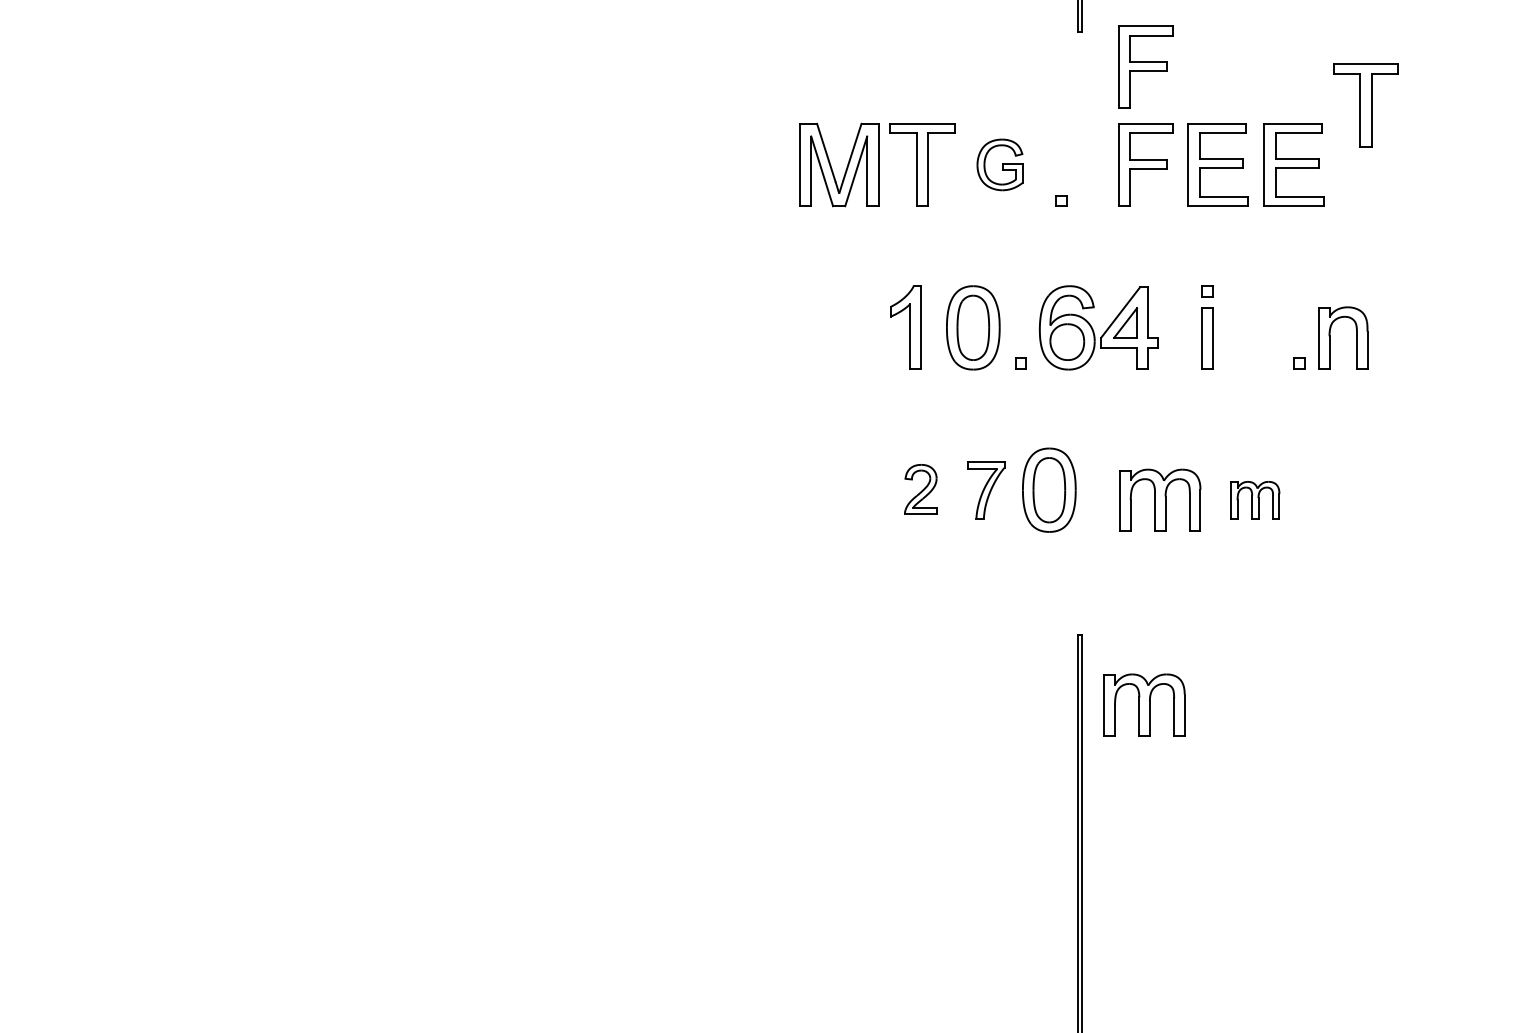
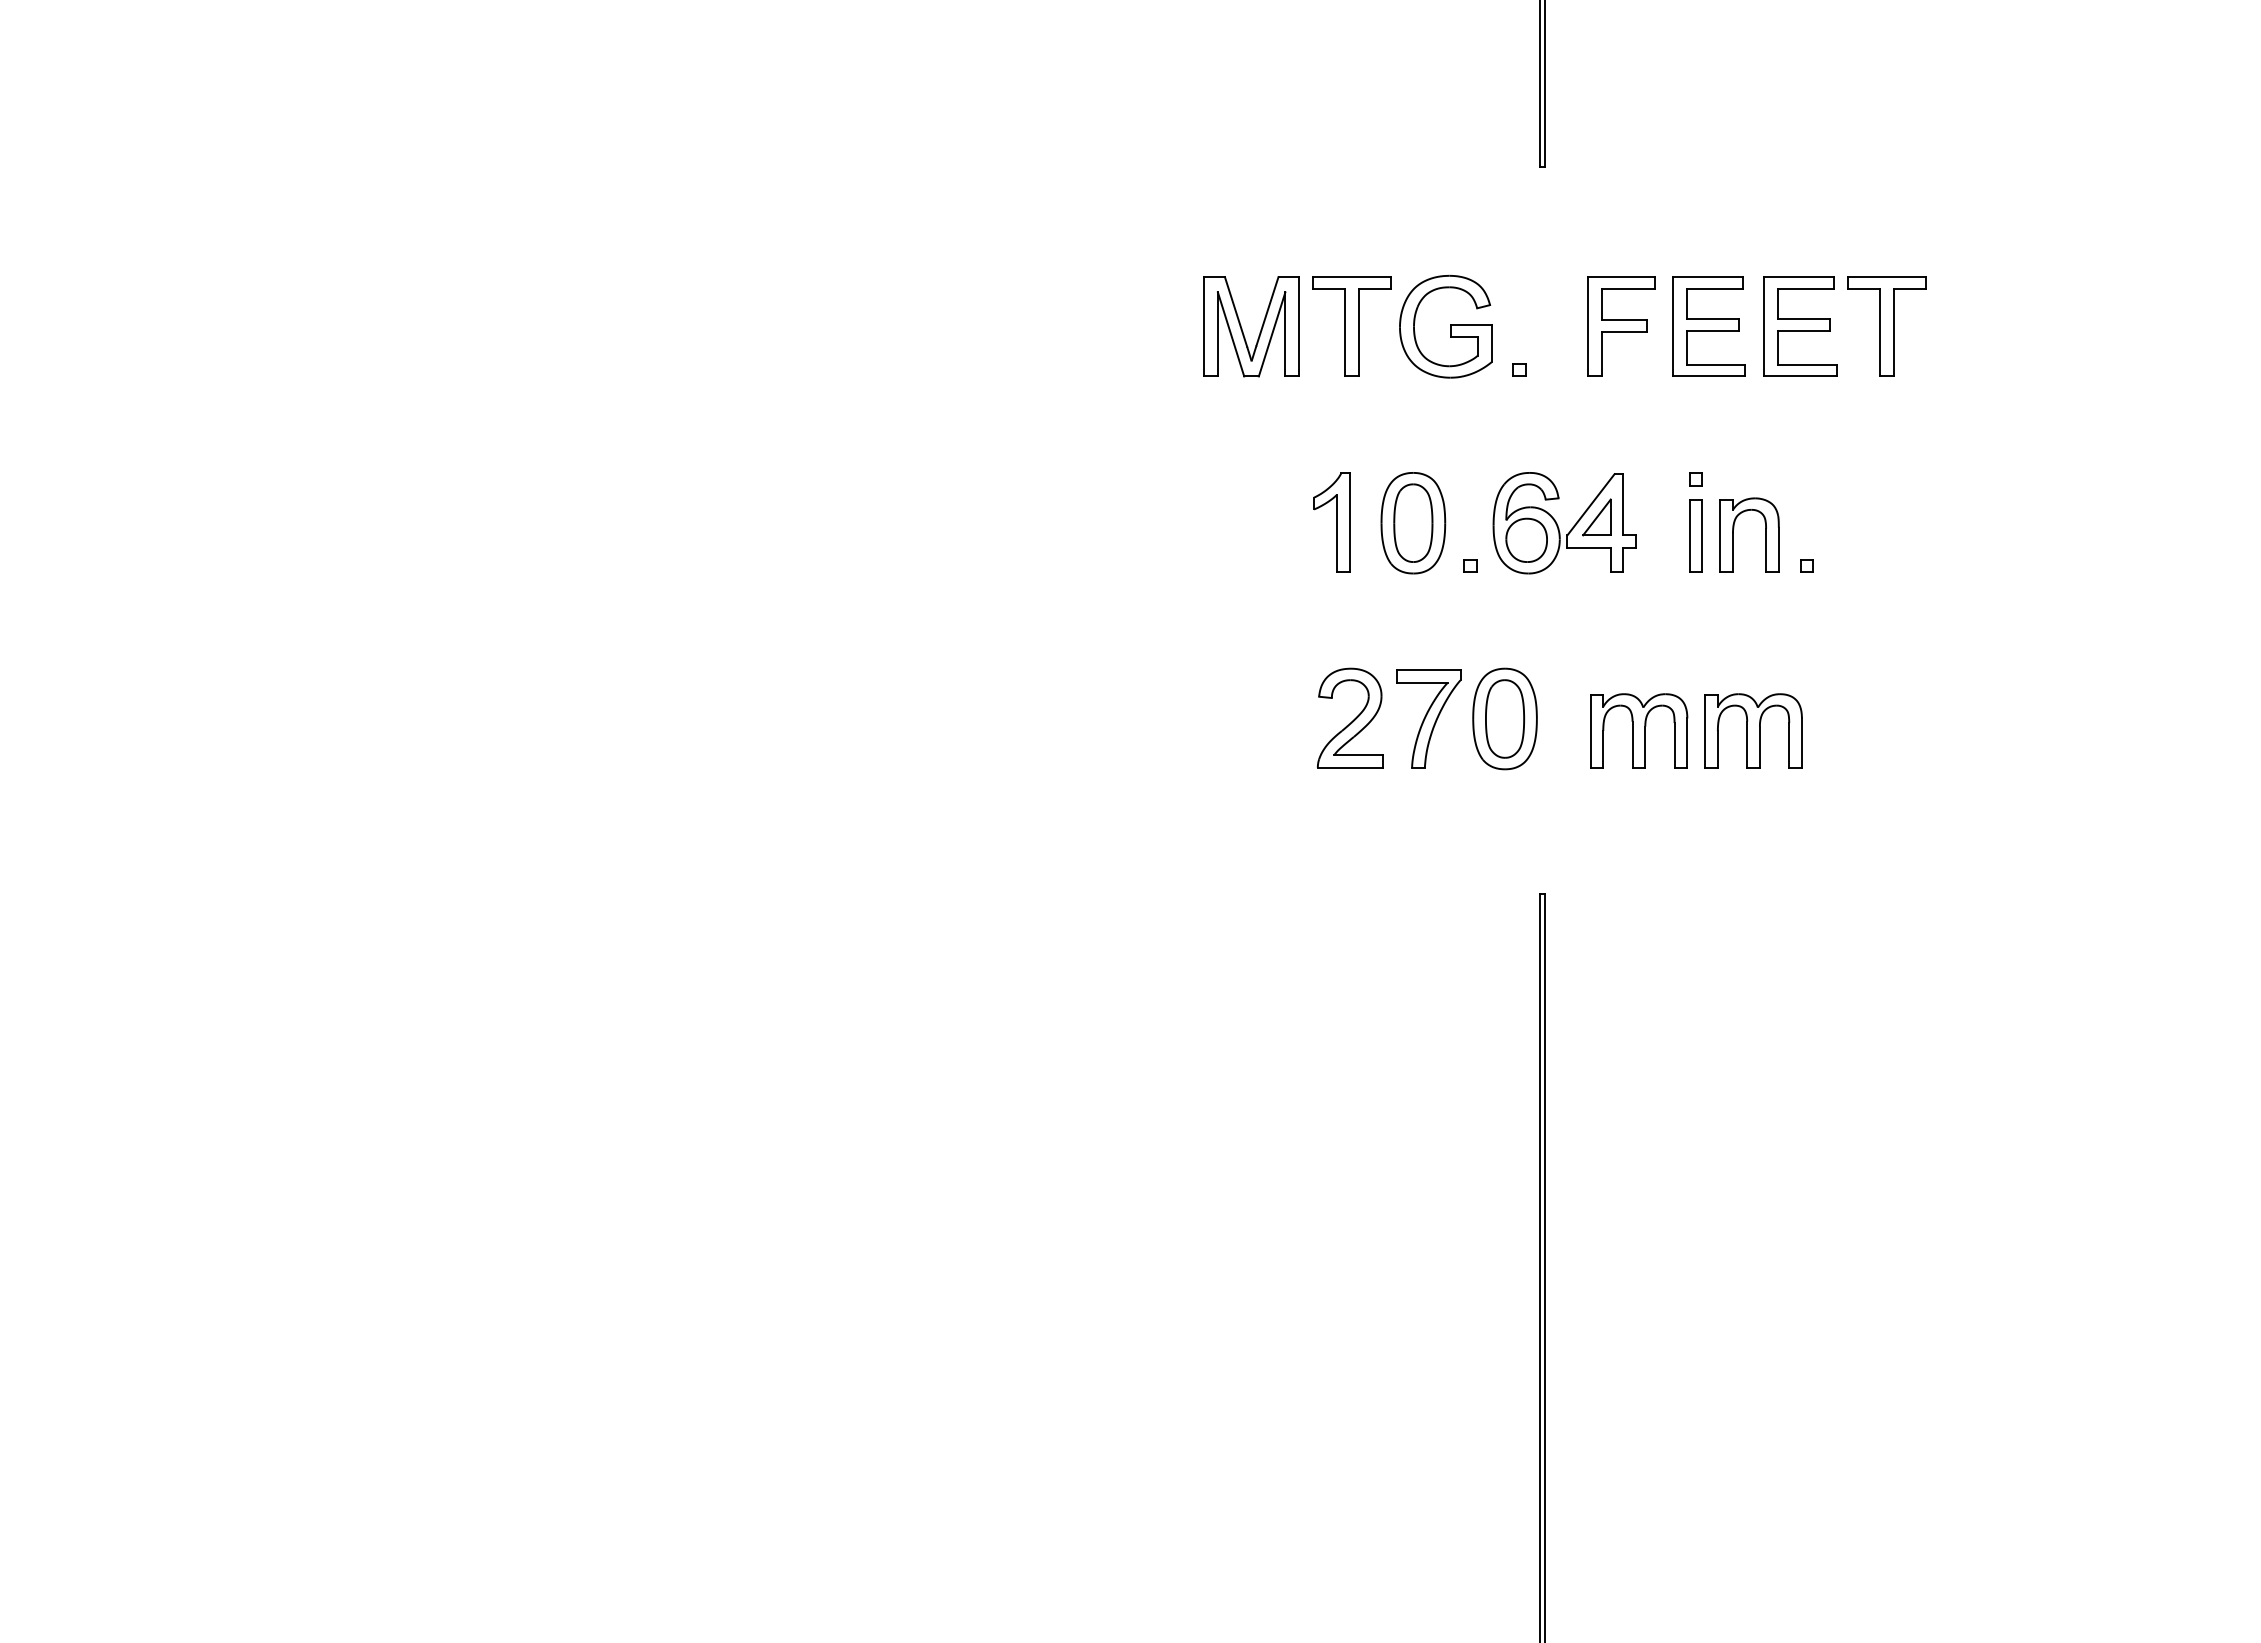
part: (1145, 66) -> (1621, 208), removed
part: (1365, 105) -> (1886, 326), moved
part: (999, 164) -> (1445, 326), size x1.67
part: (1329, 337) -> (1733, 534), moved
part: (921, 488) -> (1350, 717), size x1.67
part: (985, 489) -> (1428, 718), size x1.43
part: (1255, 499) -> (1753, 730), size x1.67
part: (1145, 704) -> (1620, 977), removed

